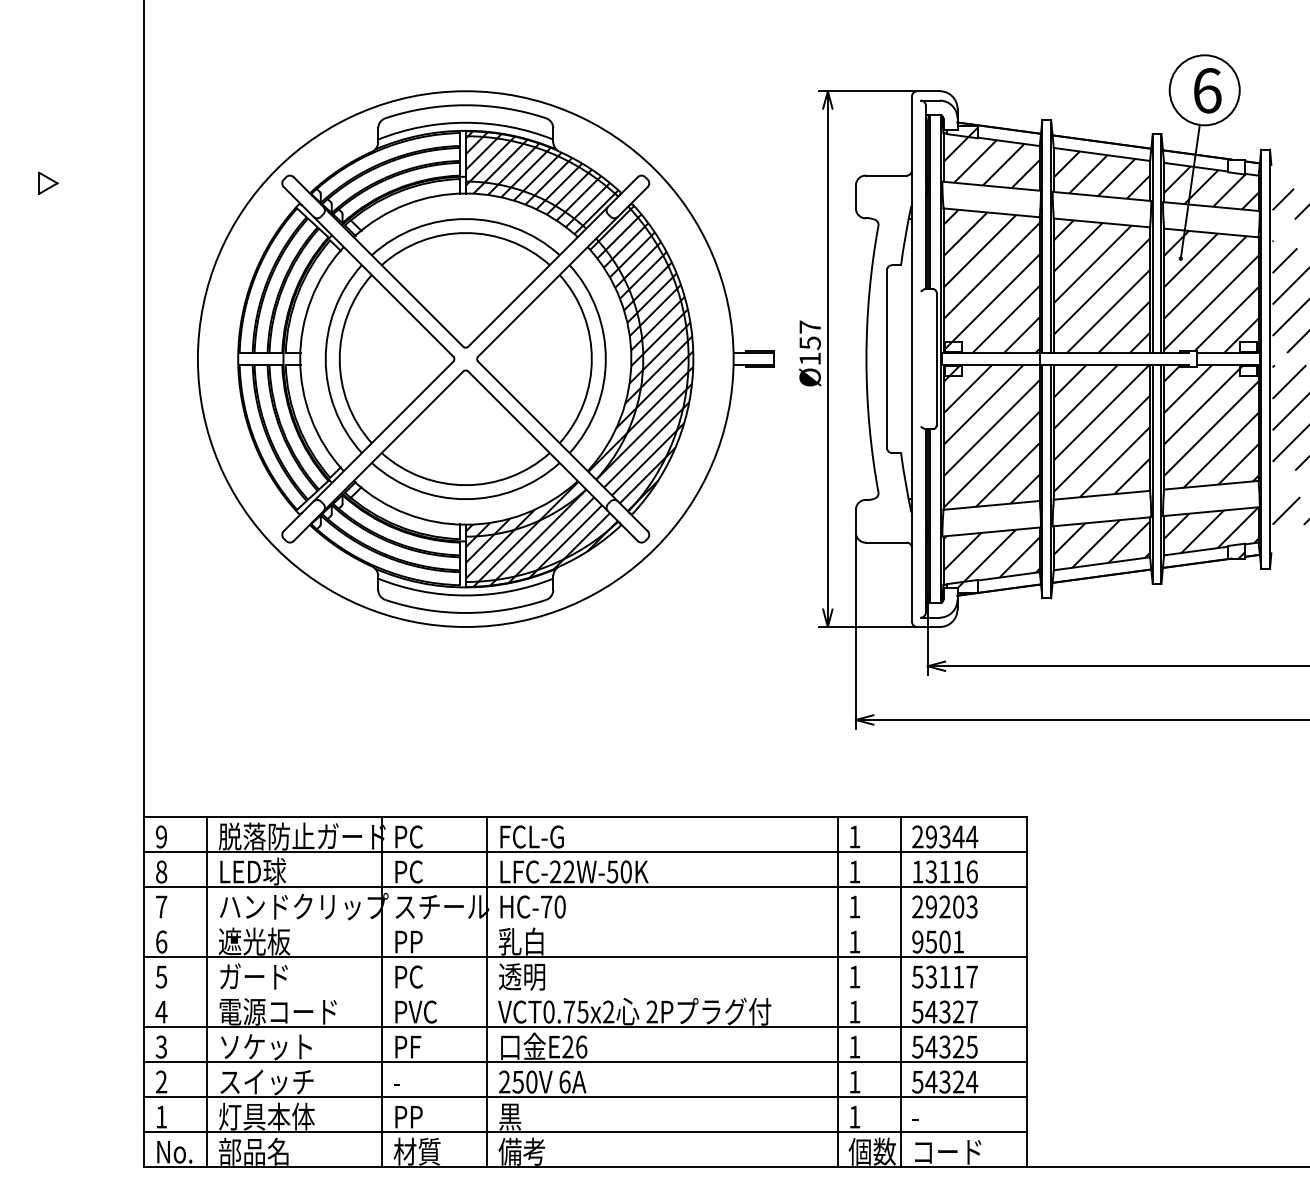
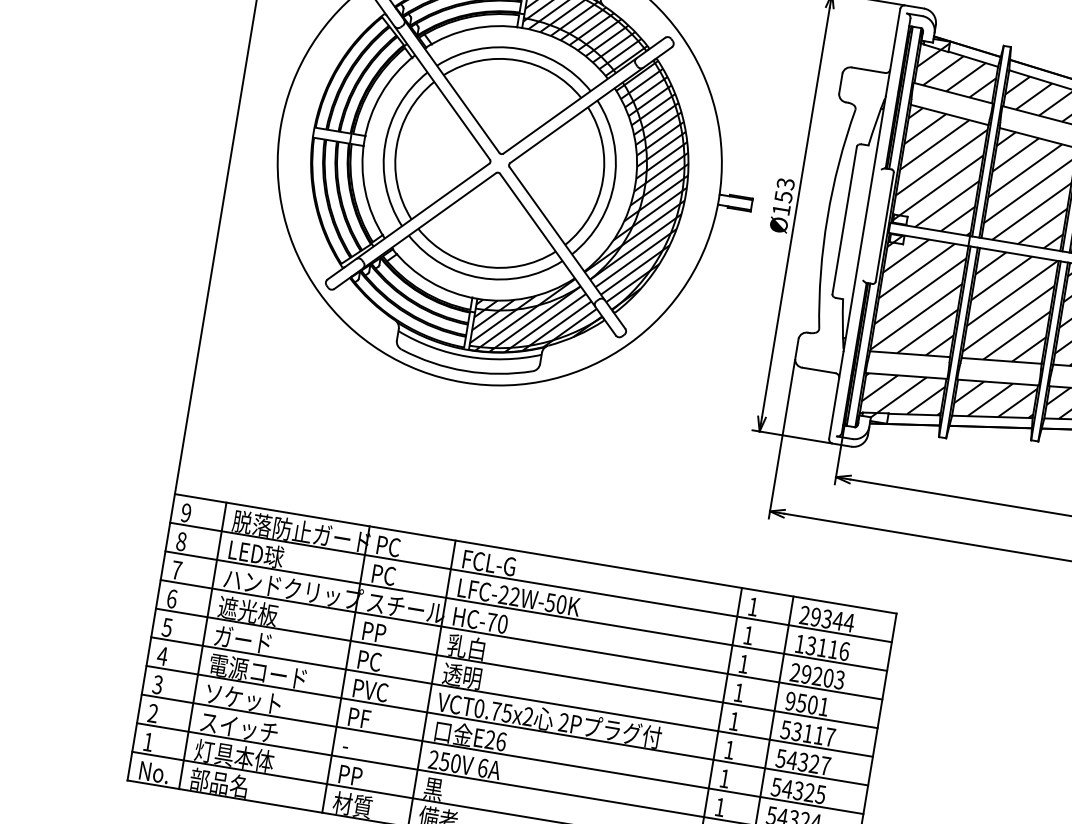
text: (809, 326) -> (785, 183), Ø157 -> Ø153
line: (585, 921) -> (521, 639), added
line: (585, 991) -> (512, 696), added

